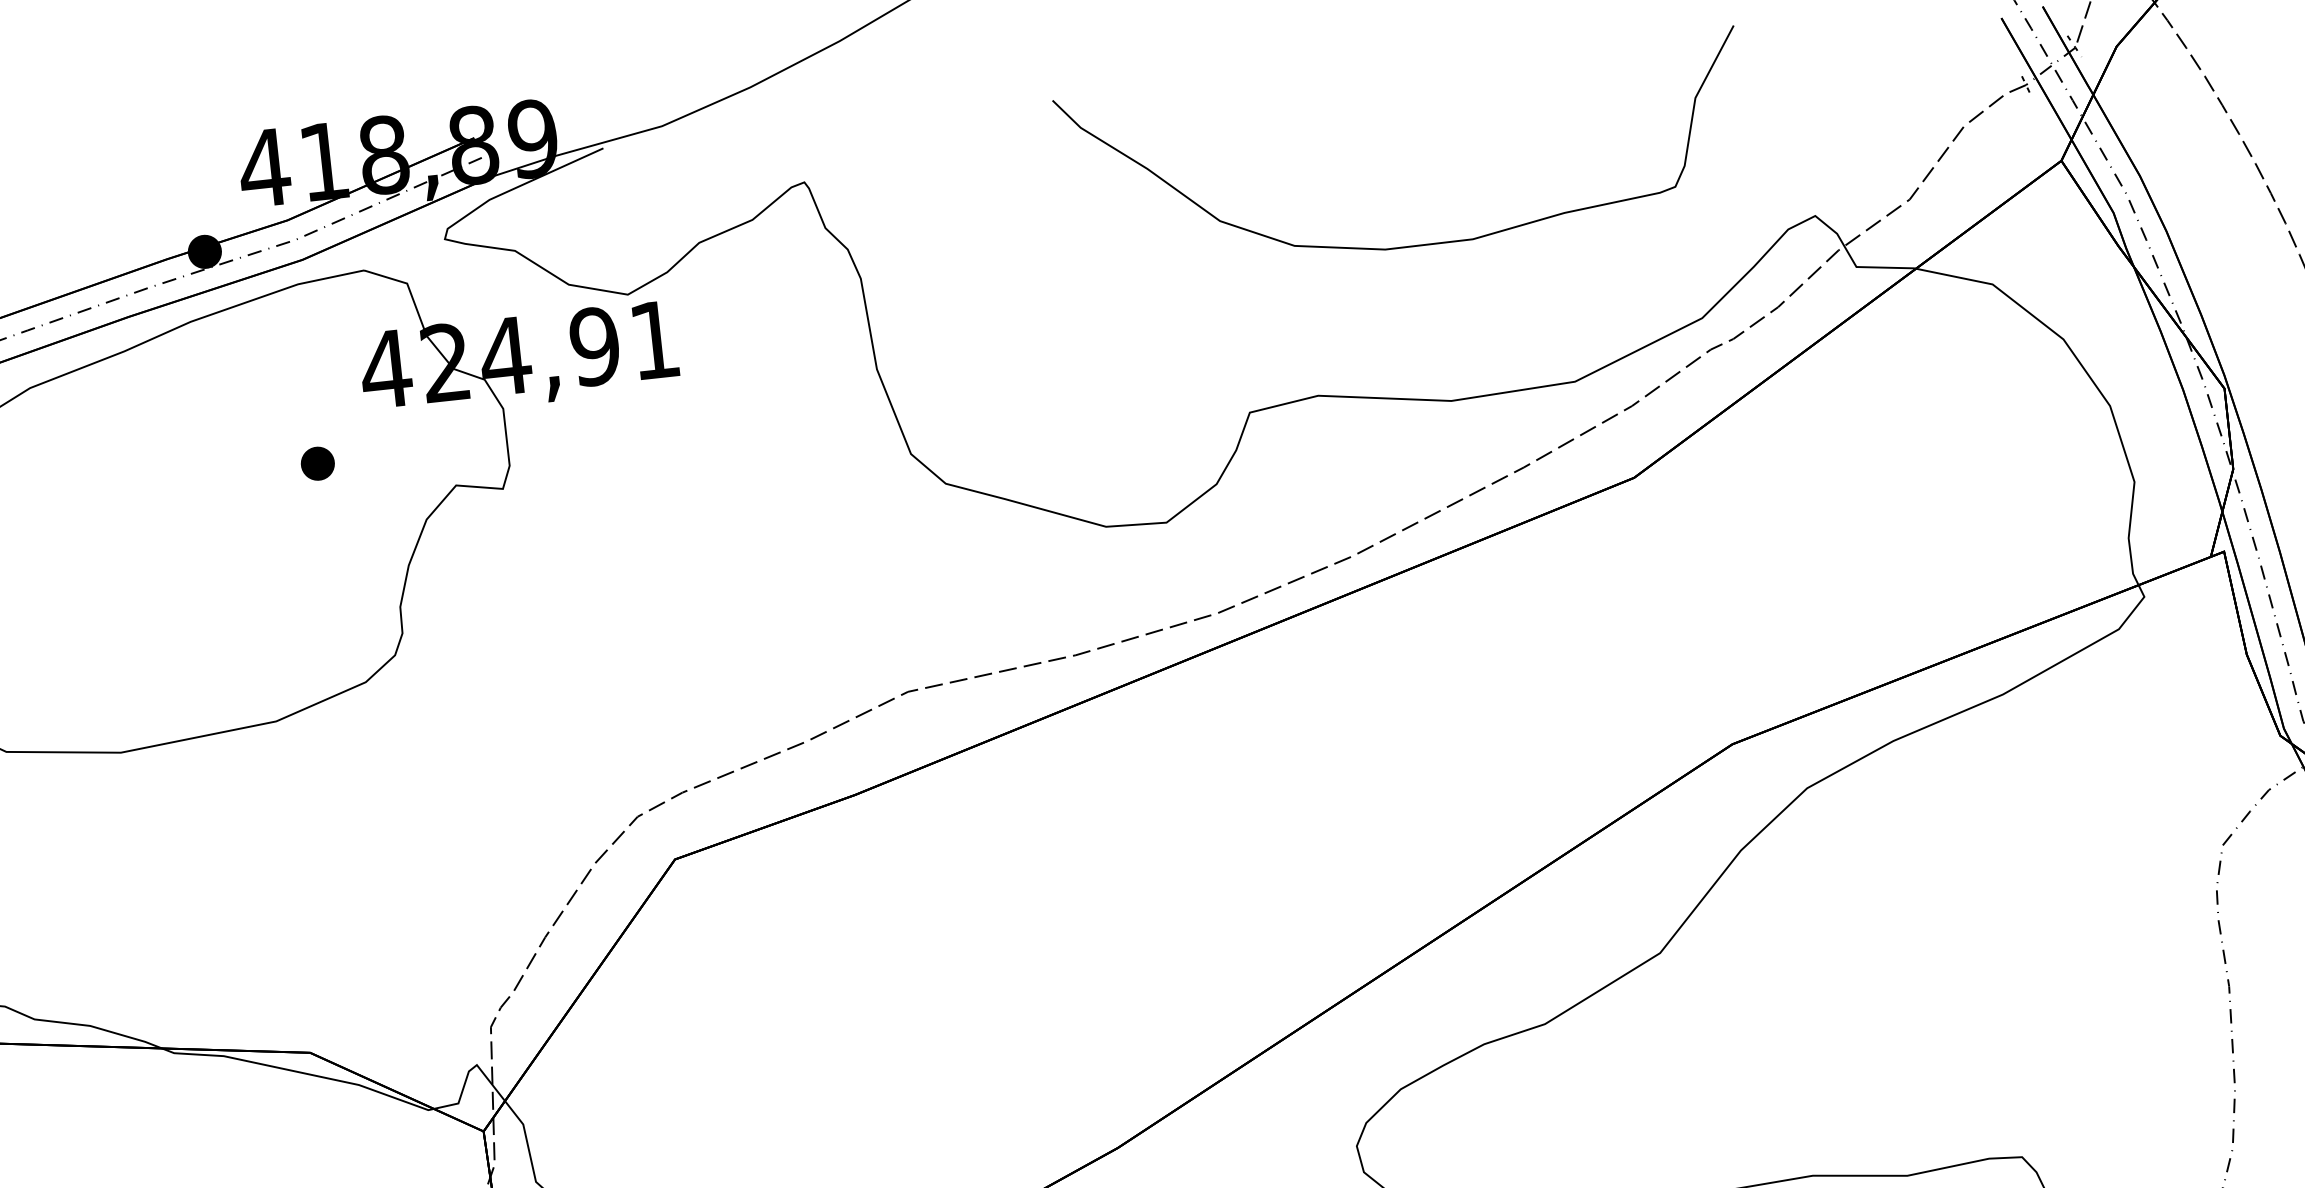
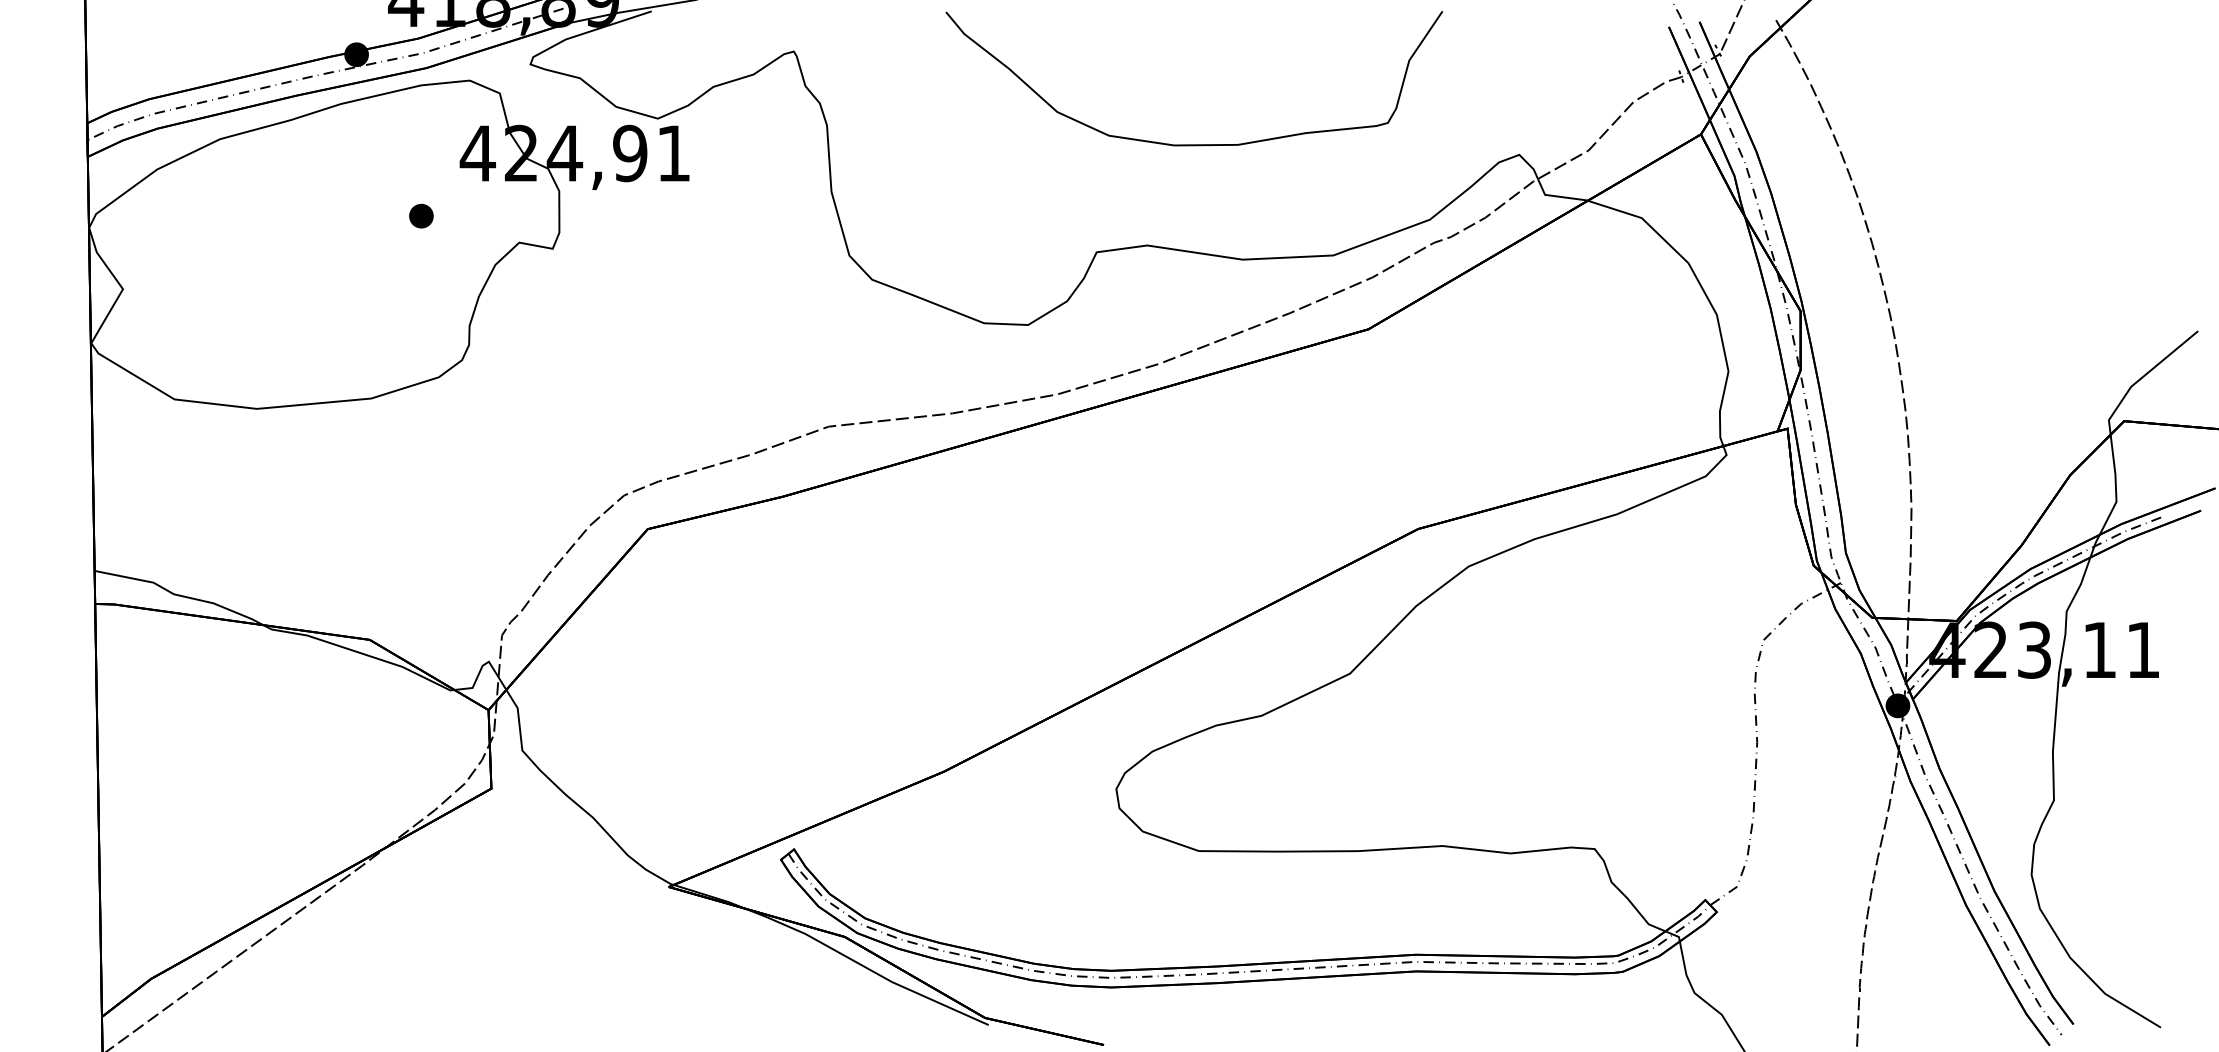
curve: (1411, 245) -> (1193, 144), moved

